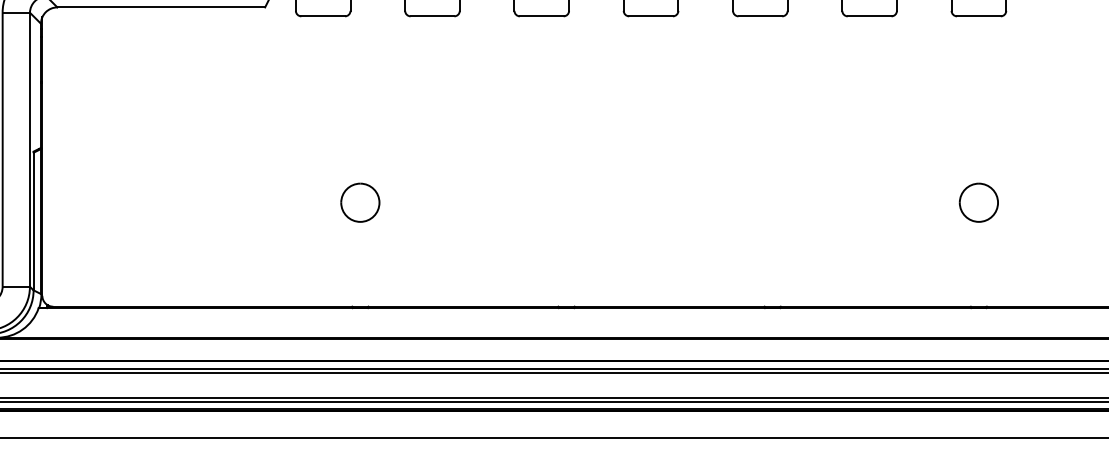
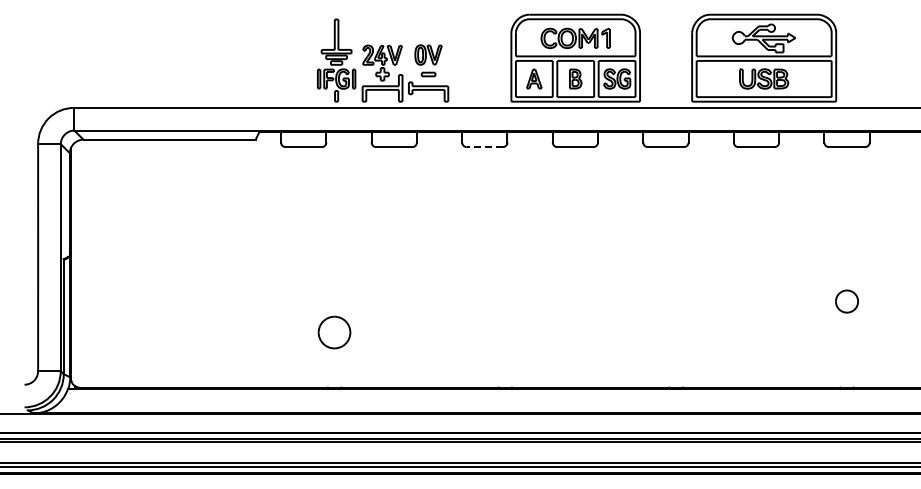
line: (541, 16) -> (484, 147), solid -> dashed
part: (360, 202) -> (334, 332), moved
part: (978, 202) -> (846, 301), size x0.7

